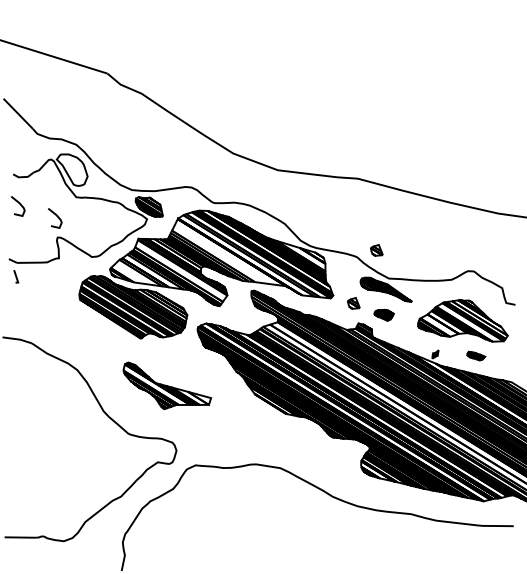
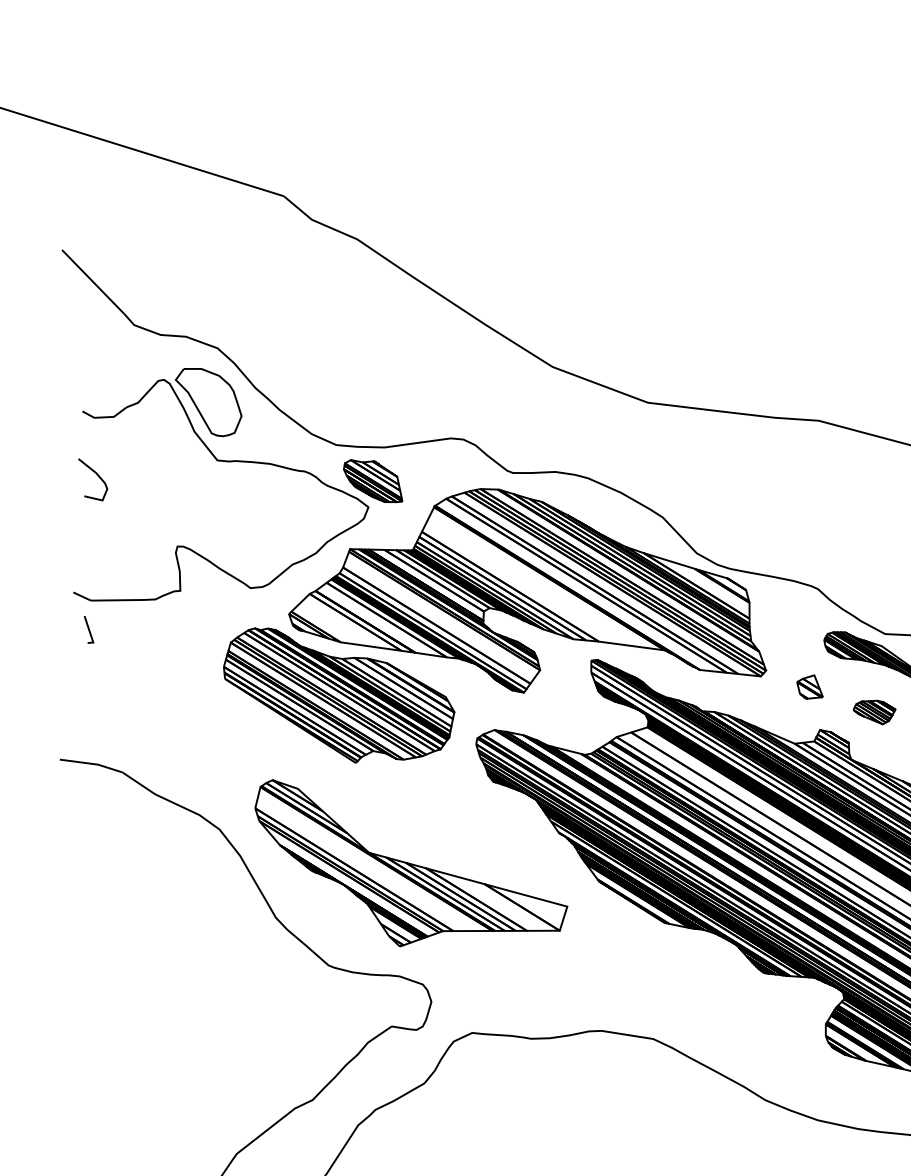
curve: (56, 216) -> (175, 501), removed
part: (376, 250) -> (858, 574), removed
part: (167, 385) -> (412, 862), size x1.67

